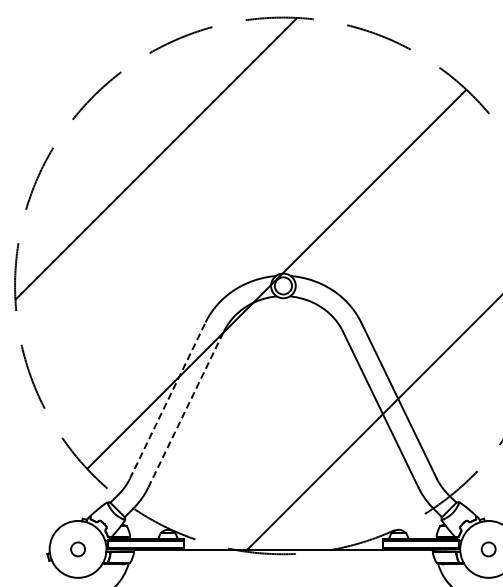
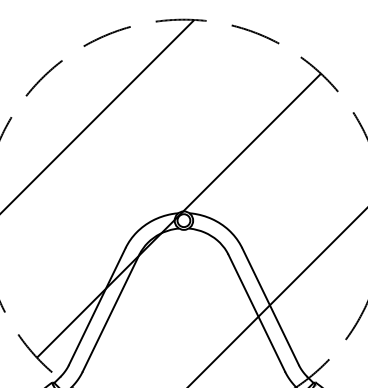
line: (167, 400) -> (97, 306), dashed -> solid
line: (186, 409) -> (111, 313), dashed -> solid

